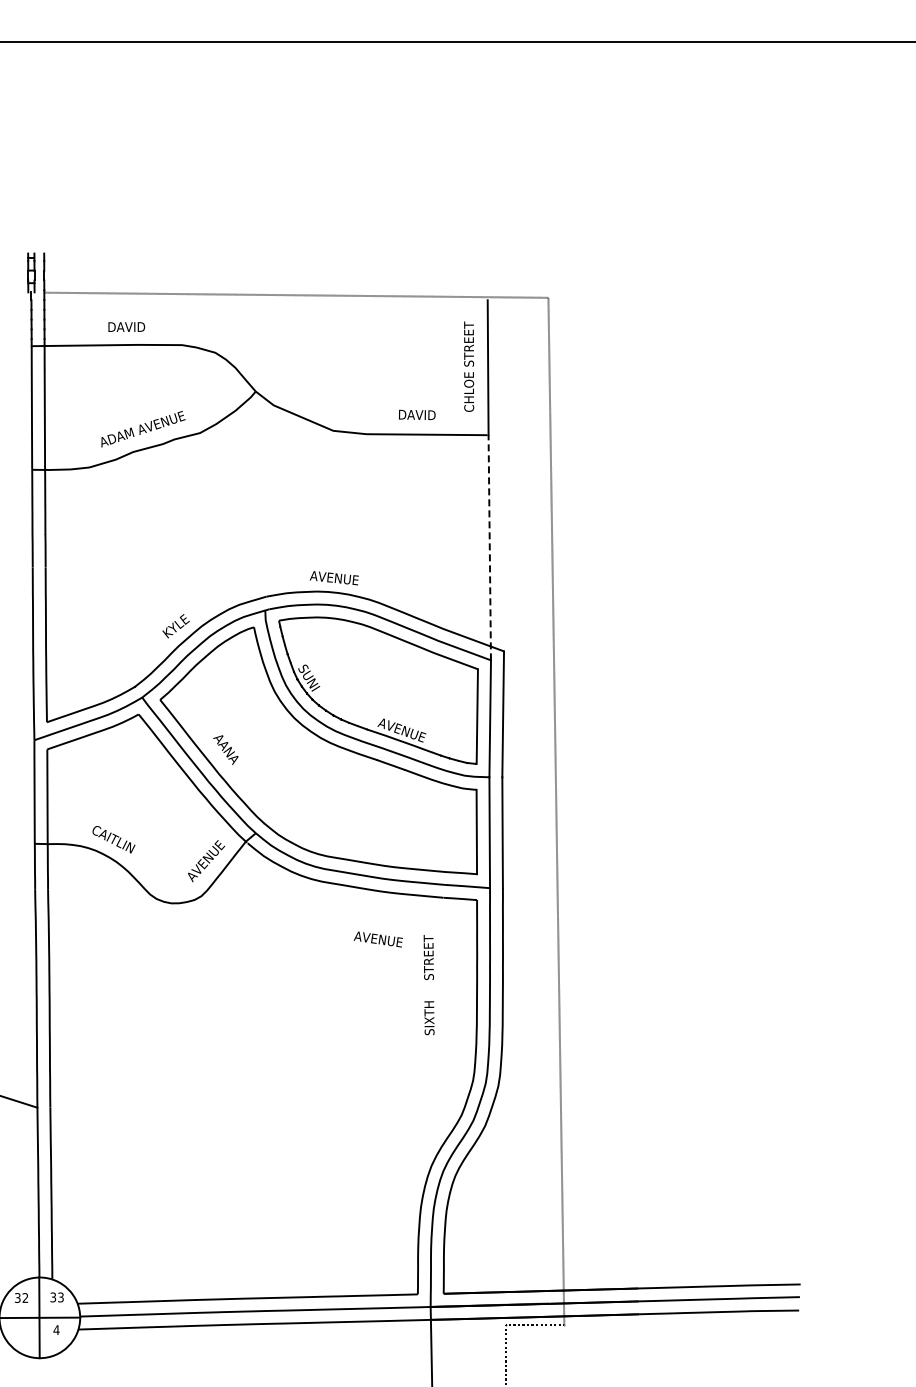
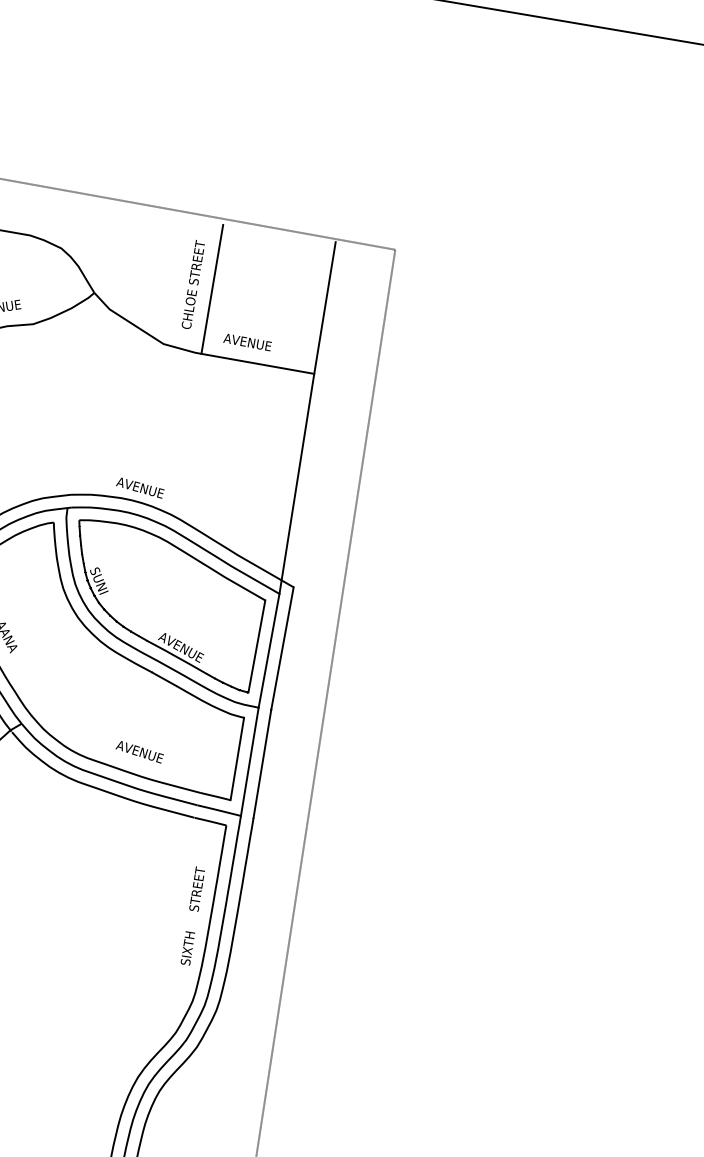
text: (469, 366) -> (193, 284), moved
line: (372, 368) -> (212, 289), added
text: (416, 414) -> (247, 341), DAVID -> AVENUE
line: (489, 547) -> (296, 483), dashed -> solid
text: (377, 939) -> (138, 751), moved
text: (428, 985) -> (192, 916), moved

